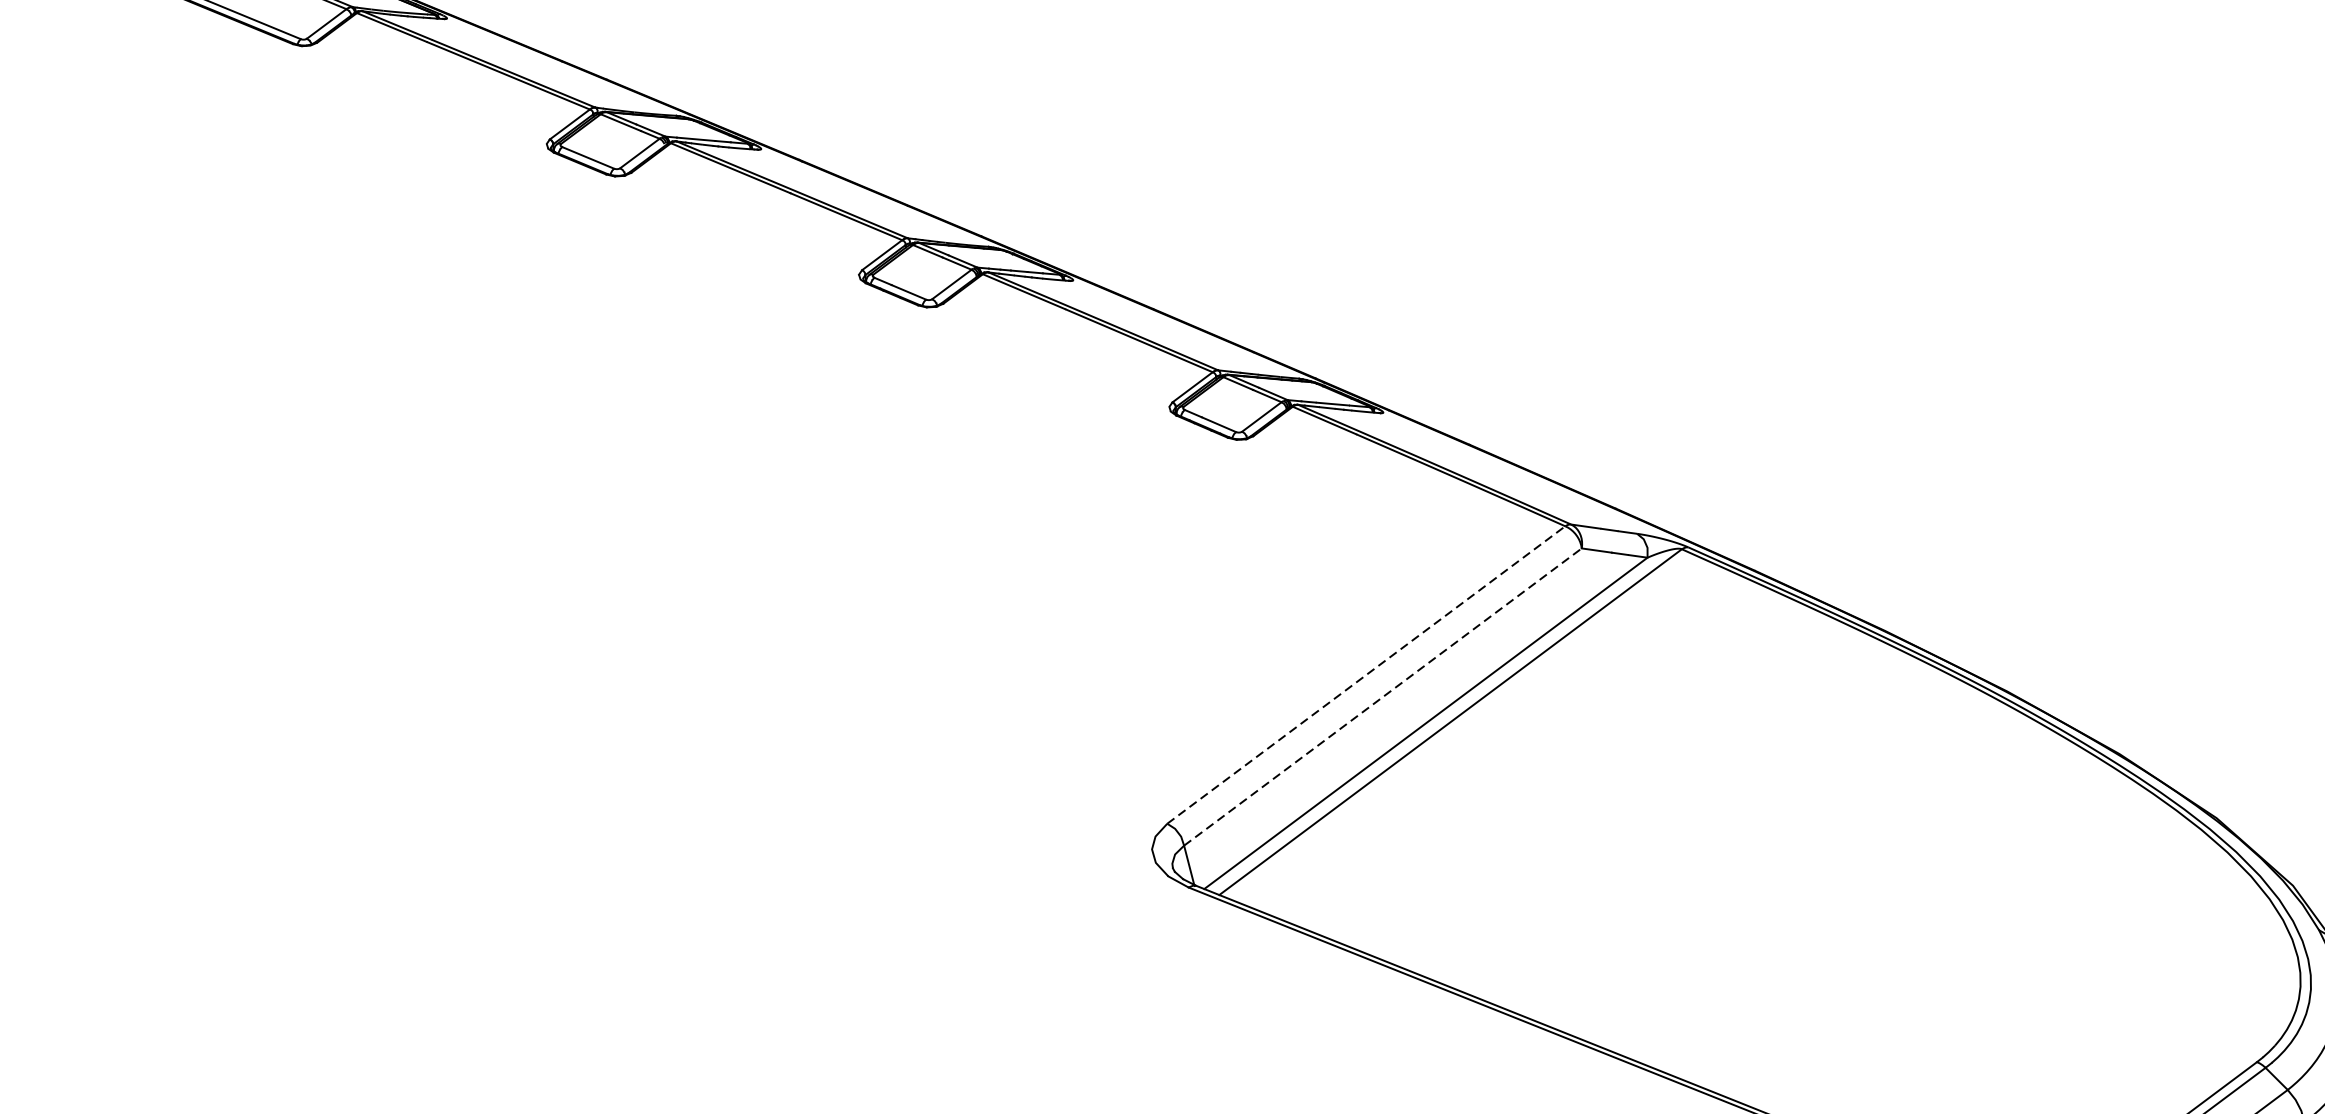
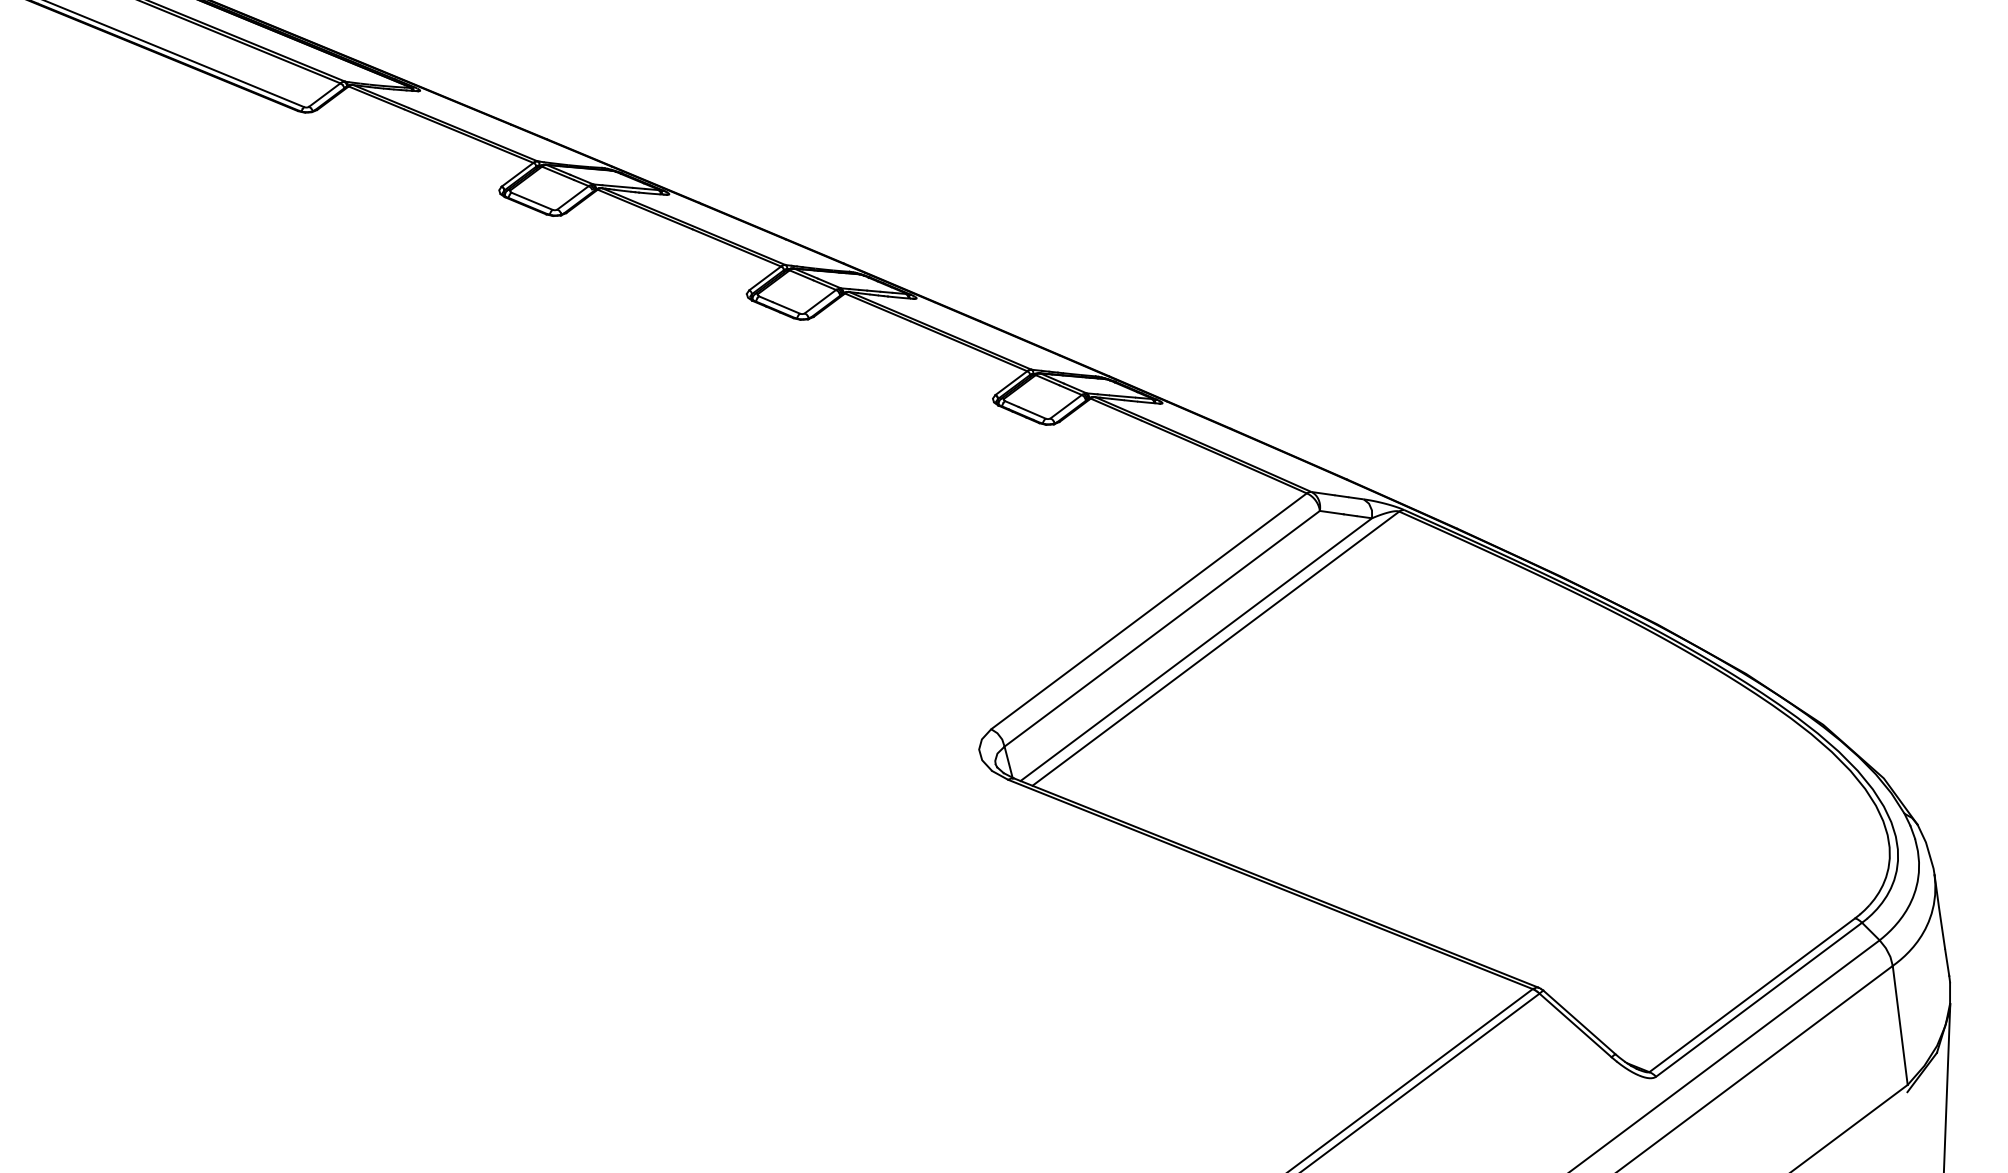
line: (1366, 675) -> (1149, 611), dashed -> solid
line: (1383, 696) -> (1162, 628), dashed -> solid

